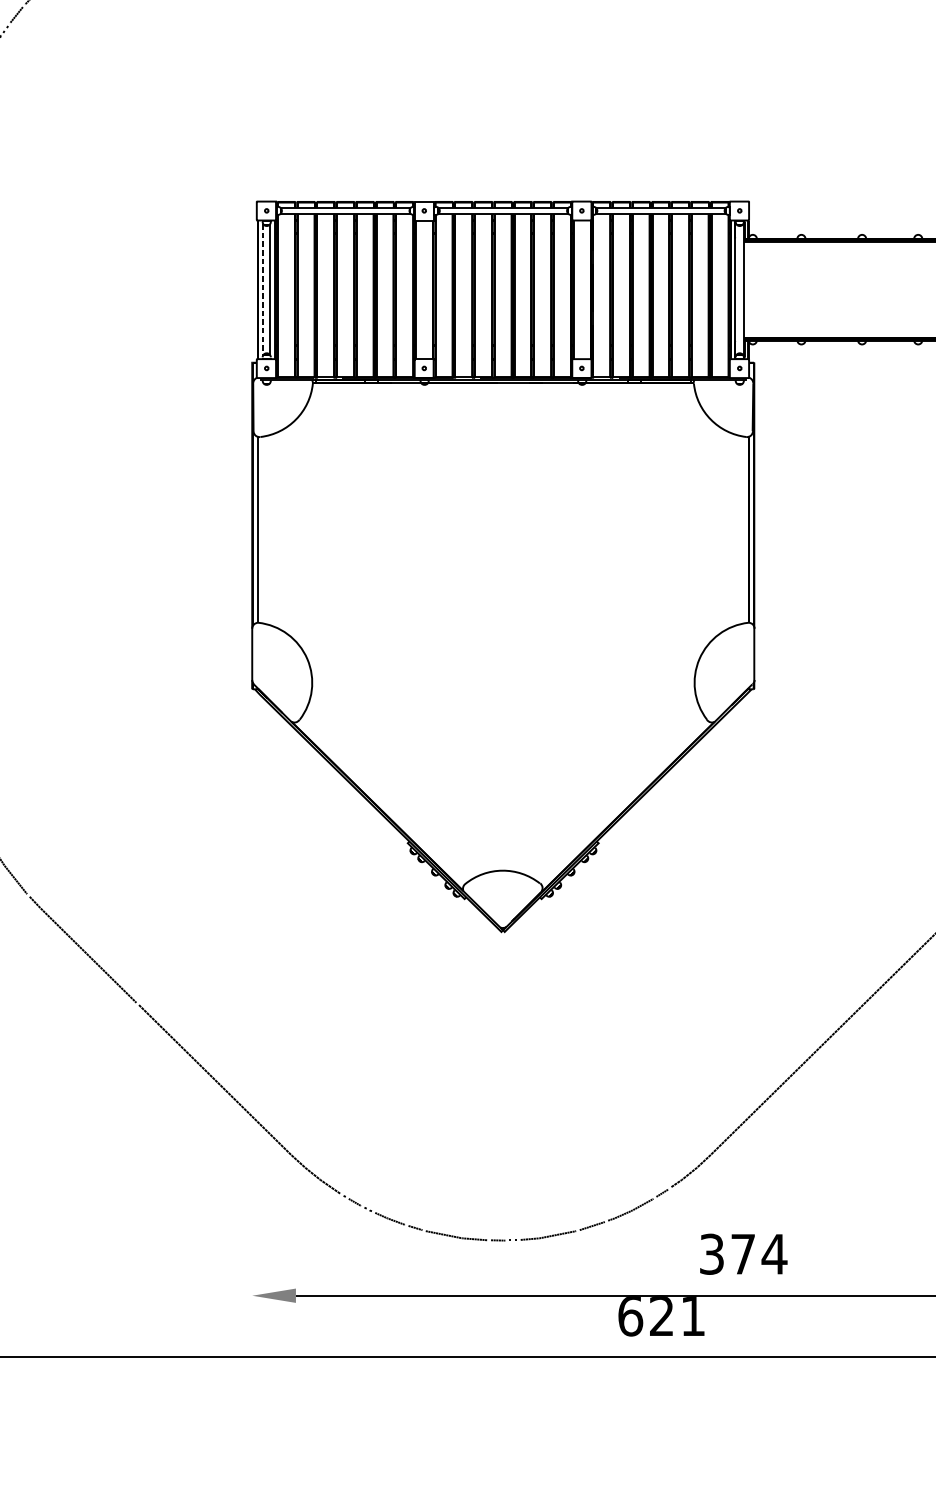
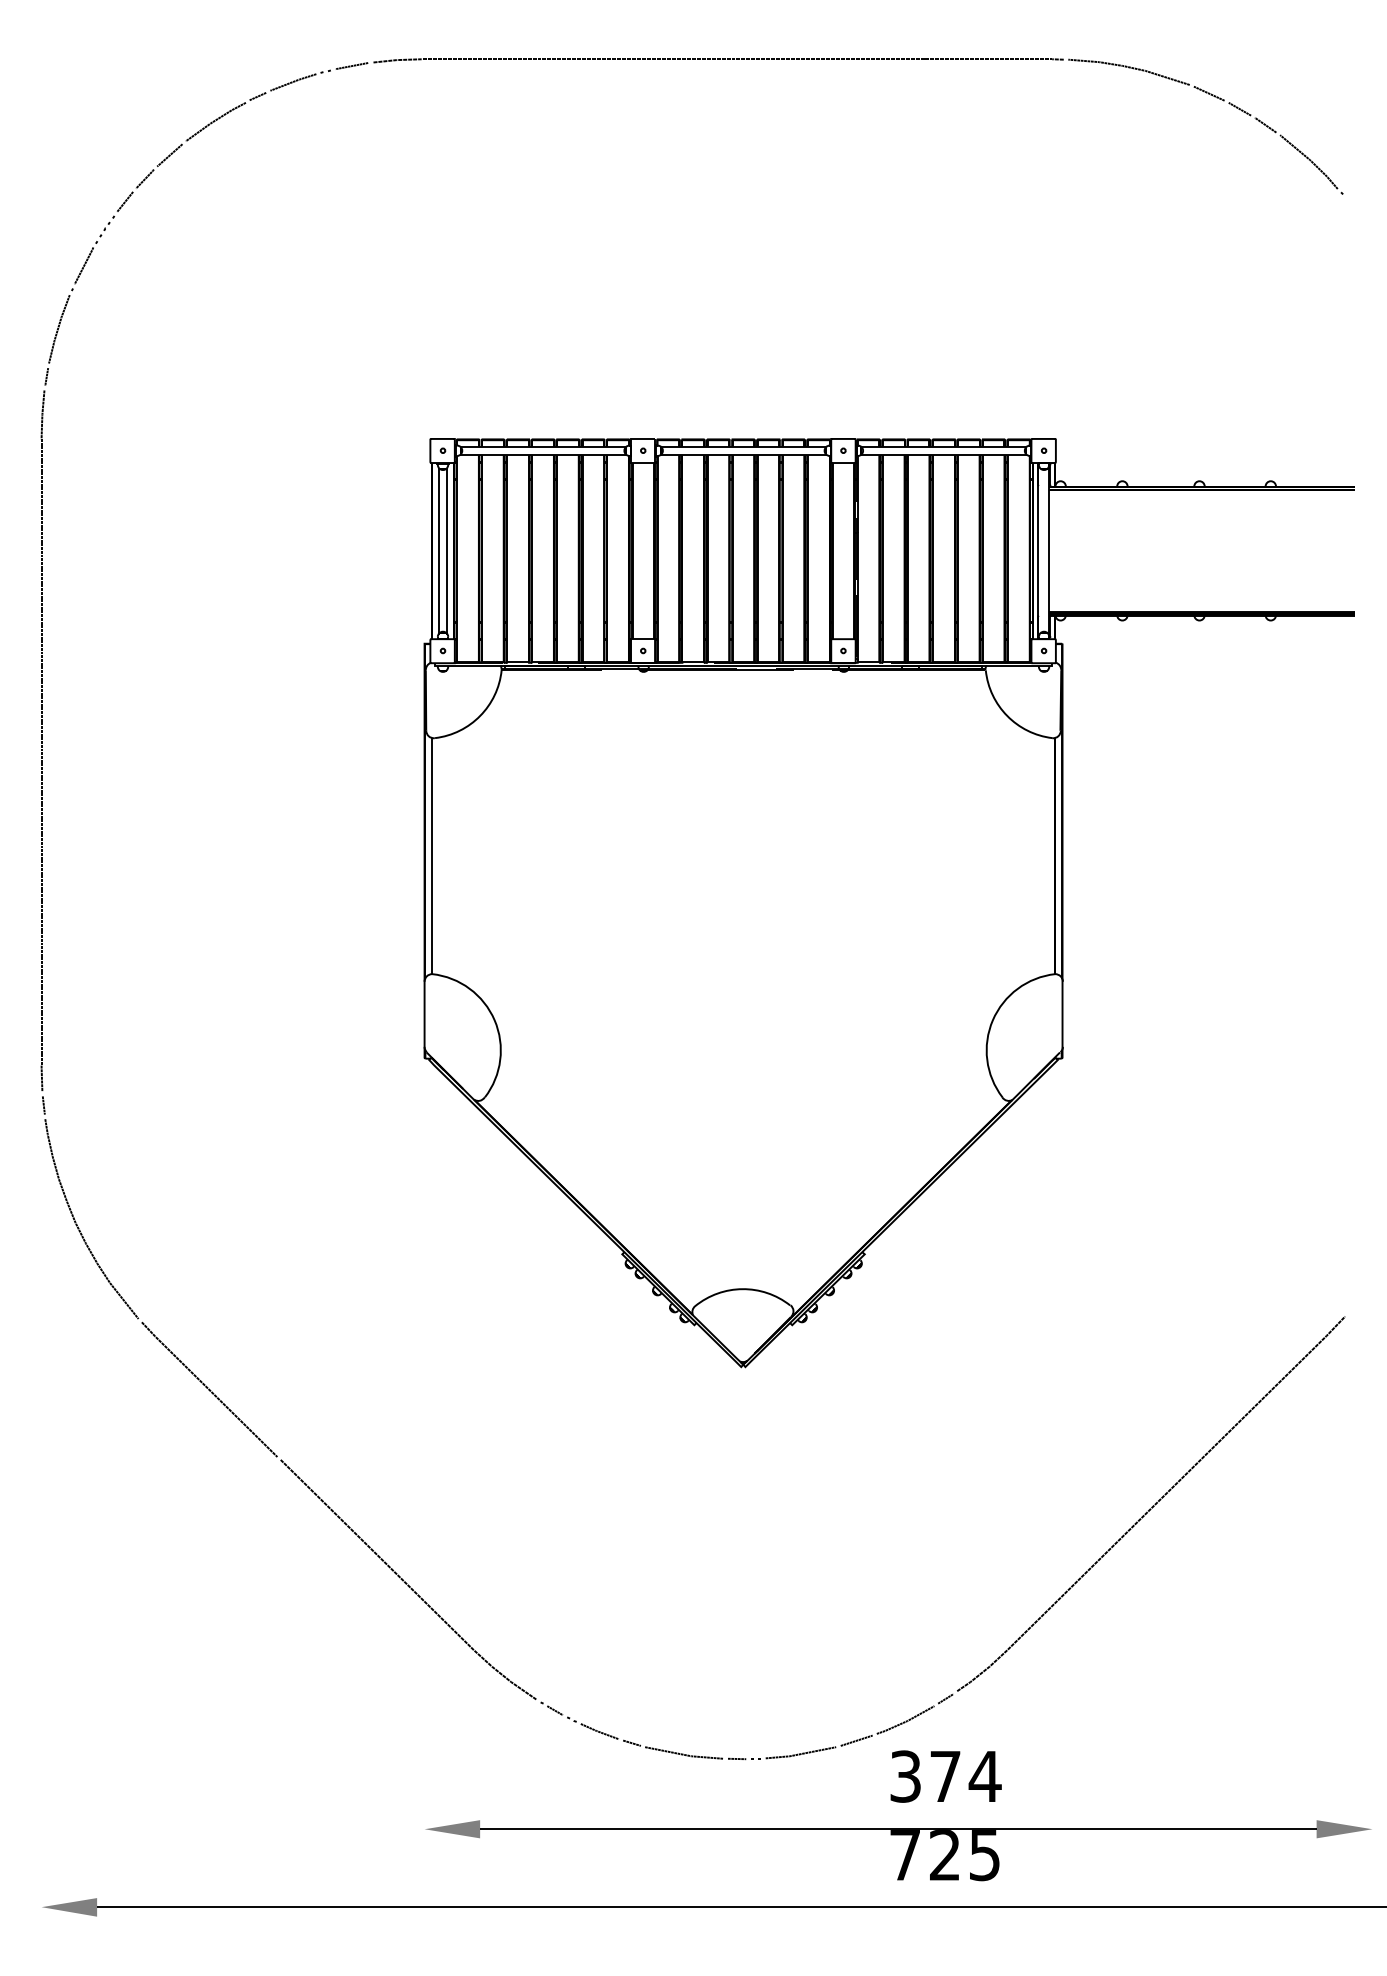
line: (263, 290) -> (438, 551), dashed -> solid
text: (743, 1254) -> (945, 1776), moved
text: (661, 1316) -> (944, 1855), 621 -> 725

